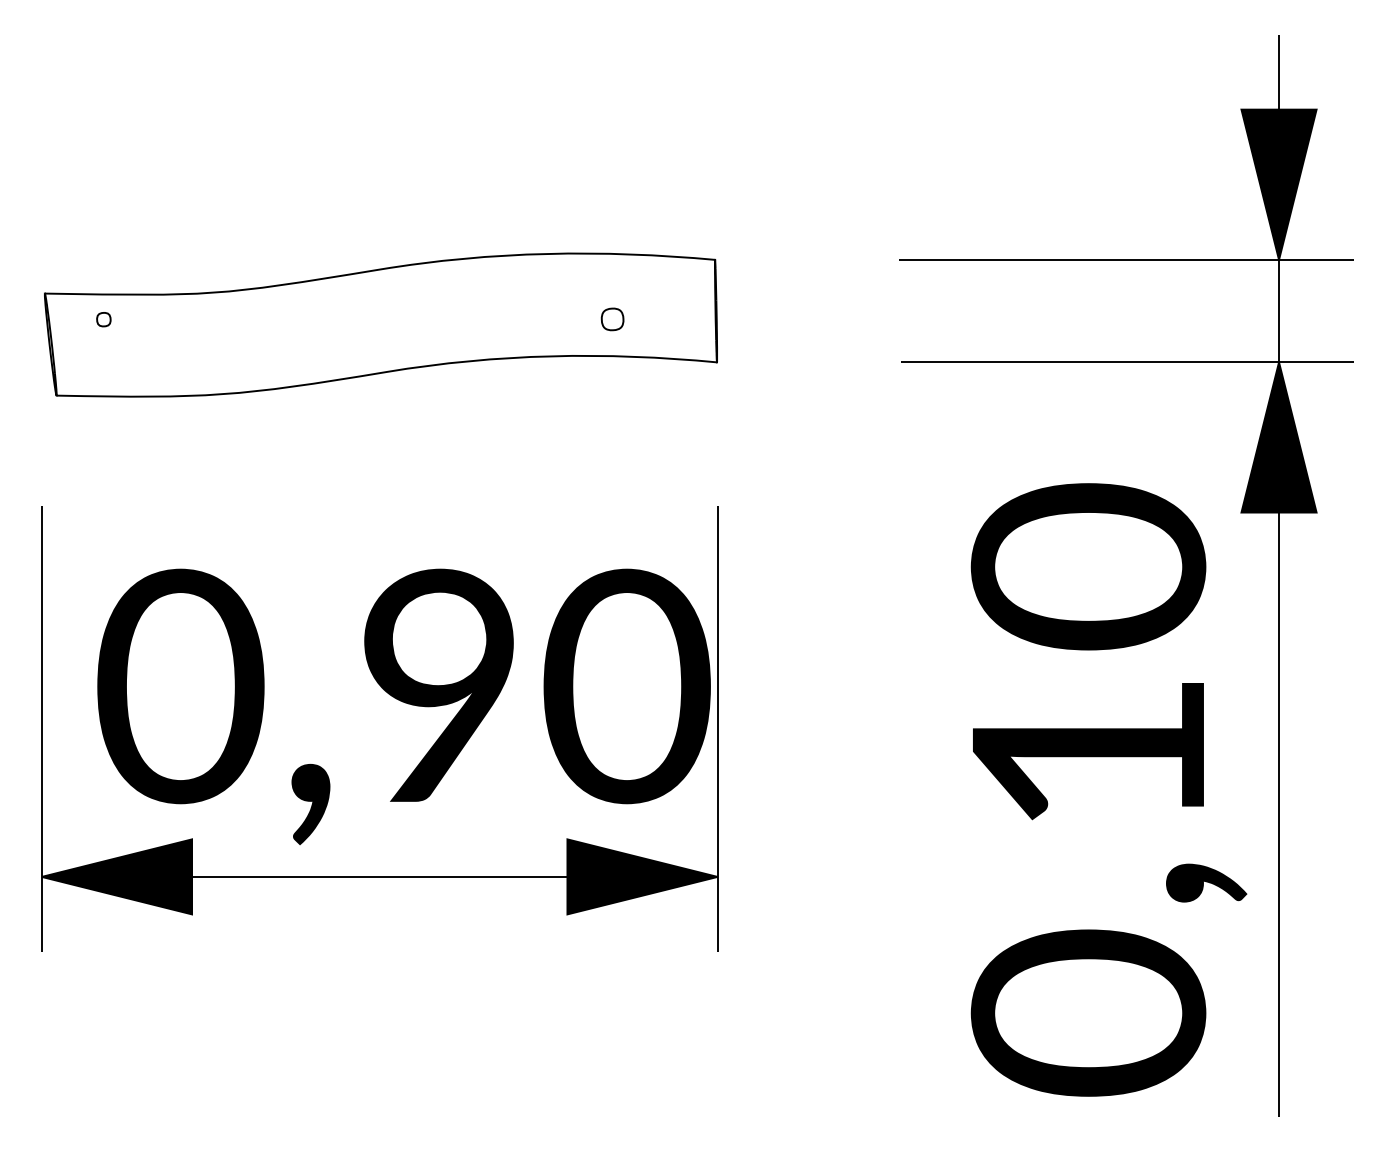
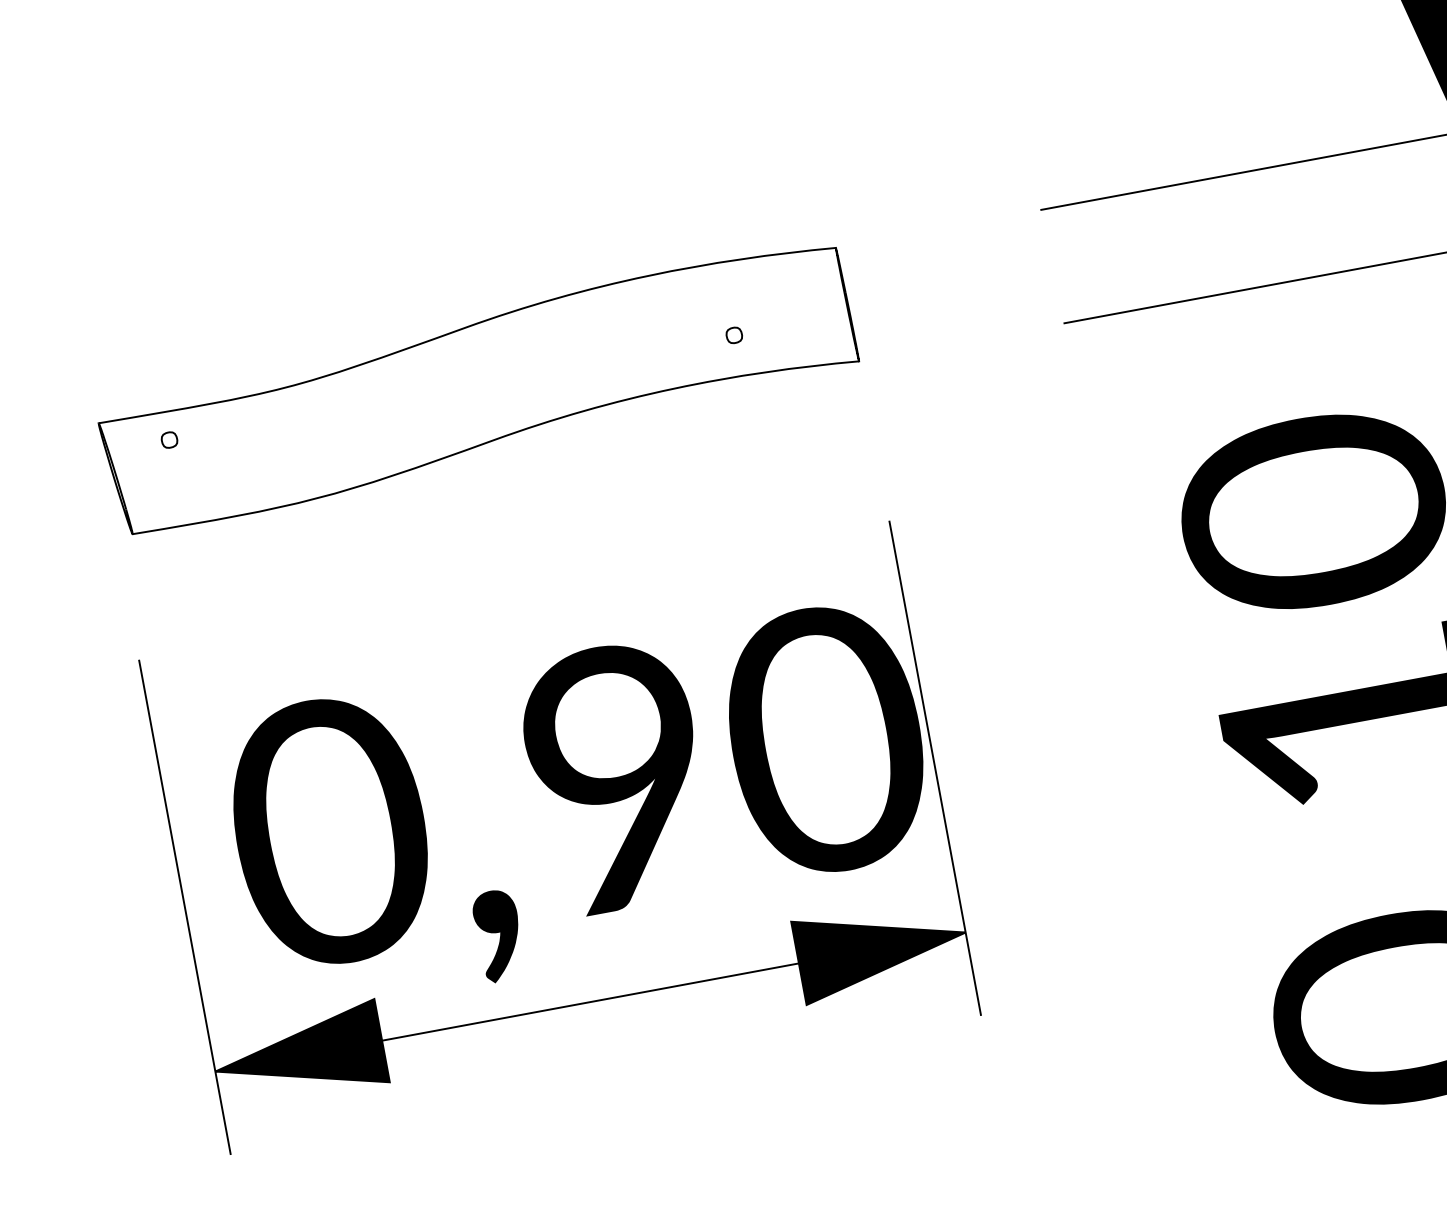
part: (612, 319) -> (734, 335), size x0.62

